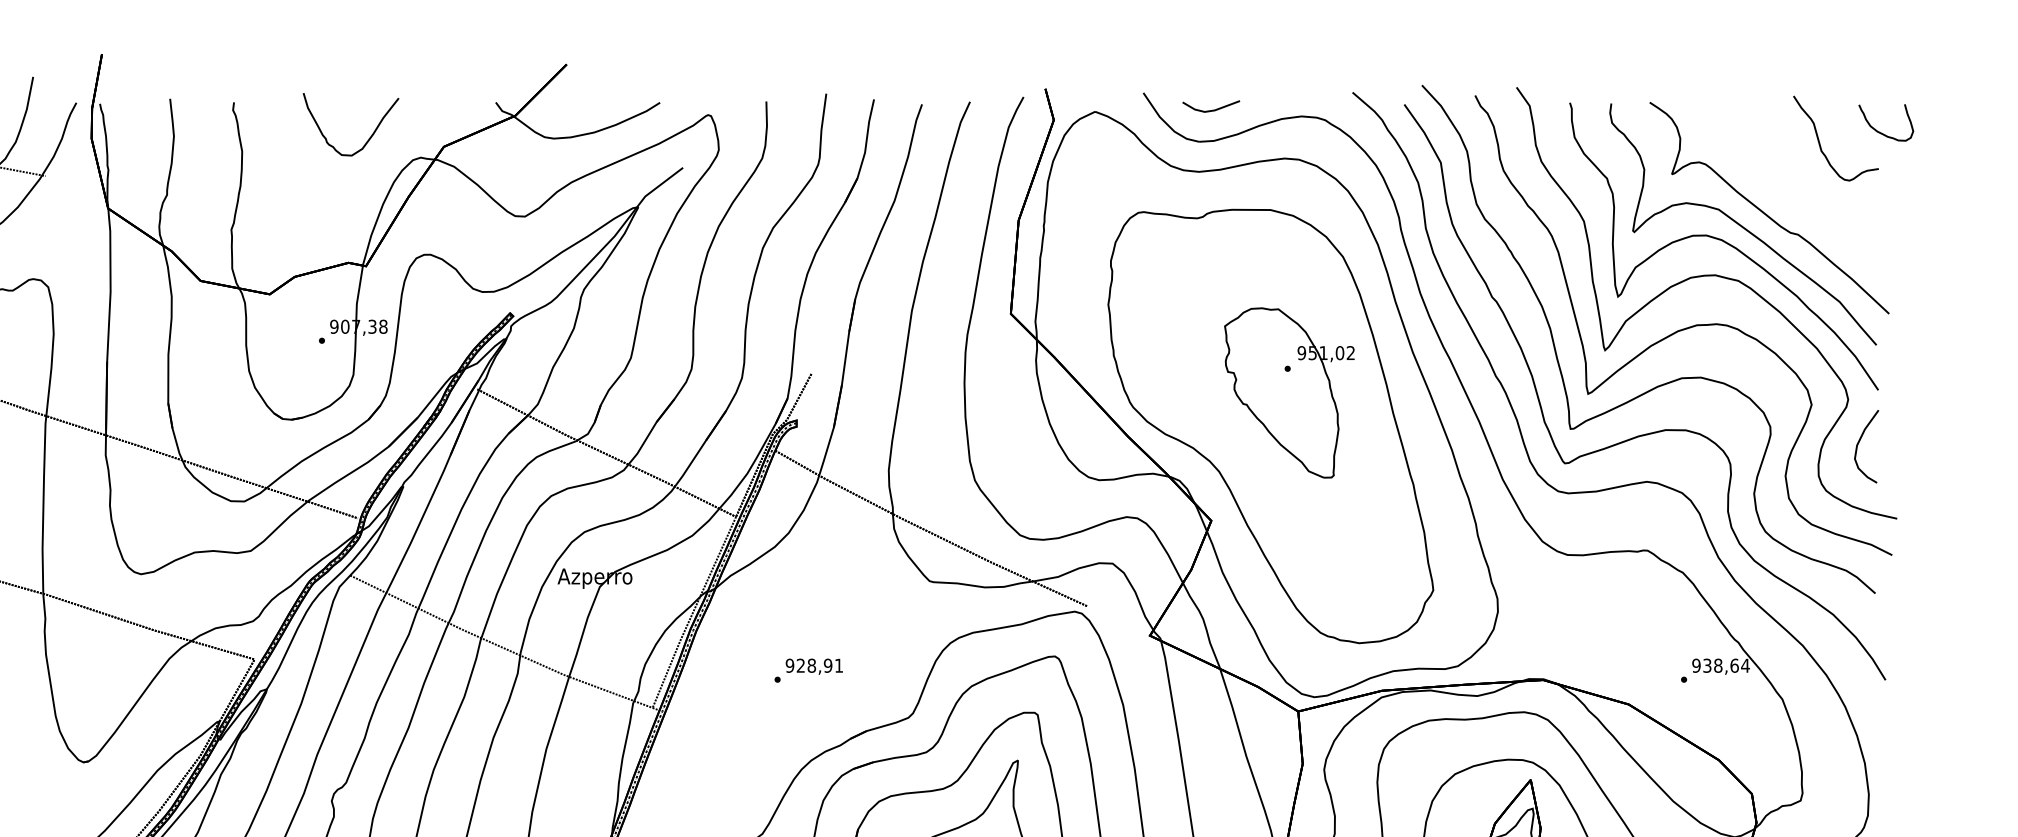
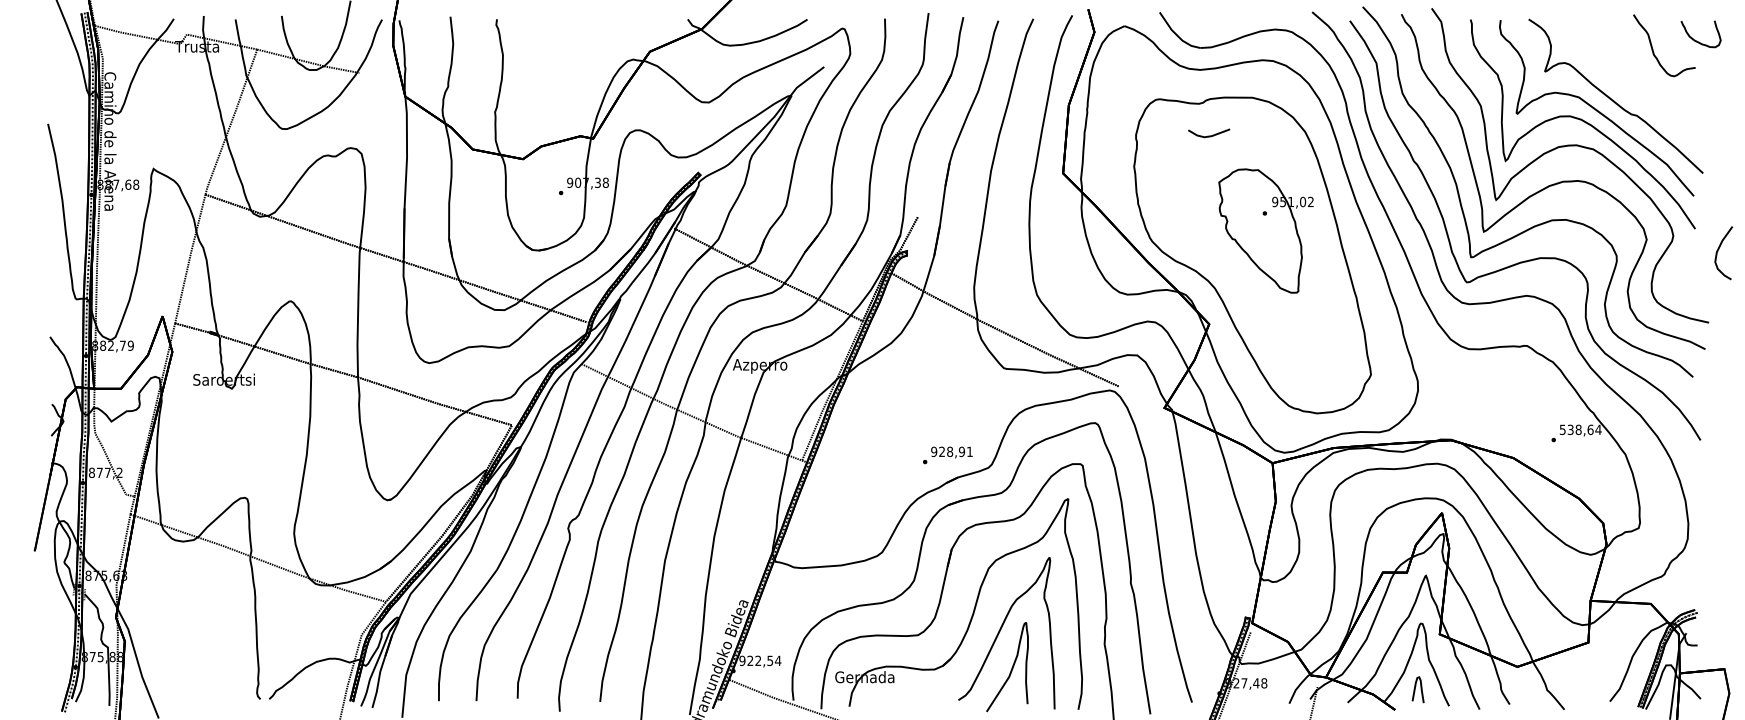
line: (1211, 109) -> (1209, 135), moved
curve: (369, 136) -> (595, 44), removed
curve: (1859, 444) -> (1718, 251), moved
text: (1696, 665) -> (1562, 429), 938,64 -> 538,64
text: (808, 670) -> (947, 455), moved

